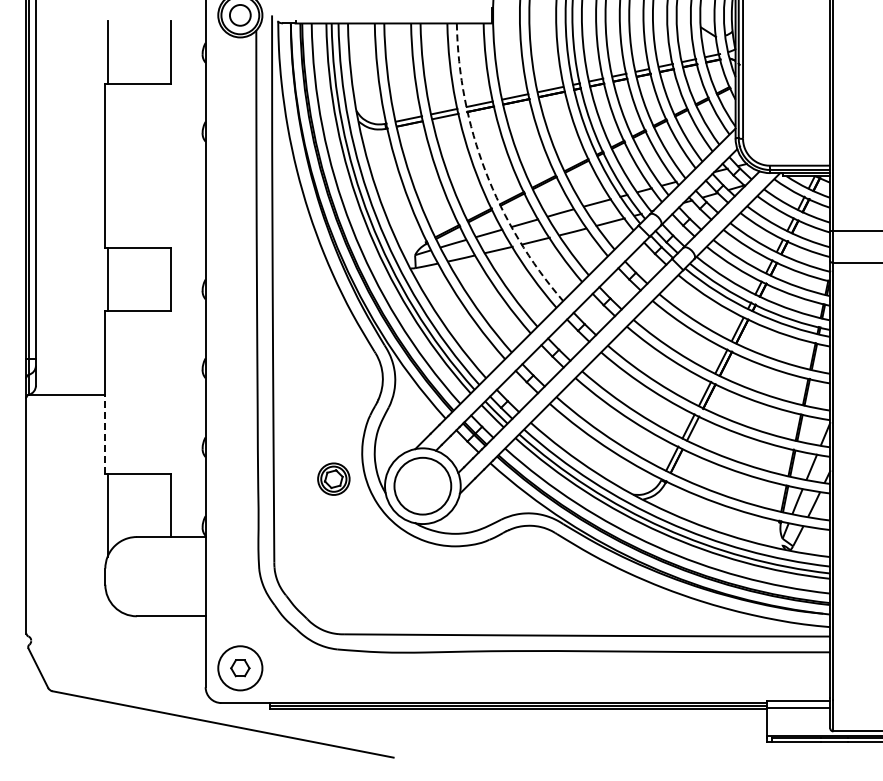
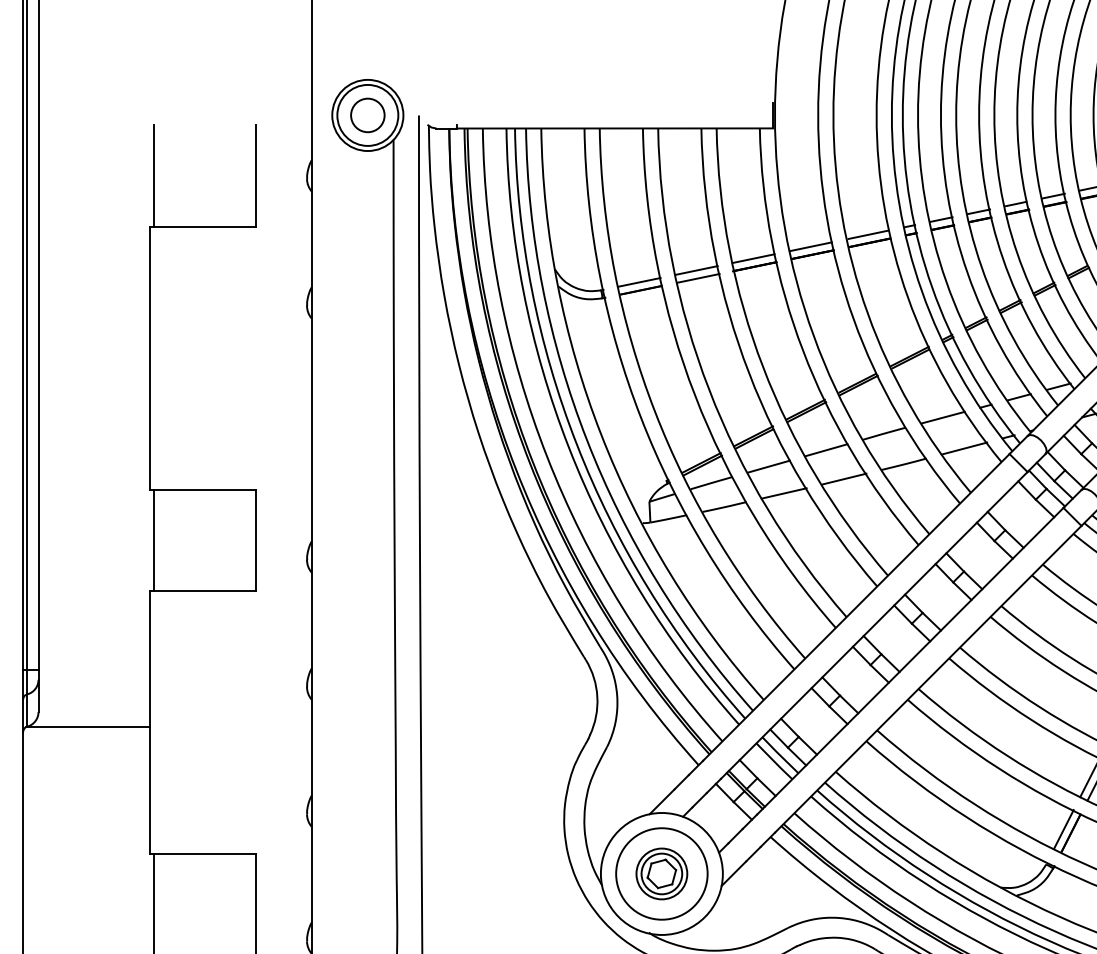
arc: (485, 171) -> (762, 366), dashed -> solid
line: (105, 434) -> (150, 790), dashed -> solid
part: (333, 478) -> (661, 872), moved

